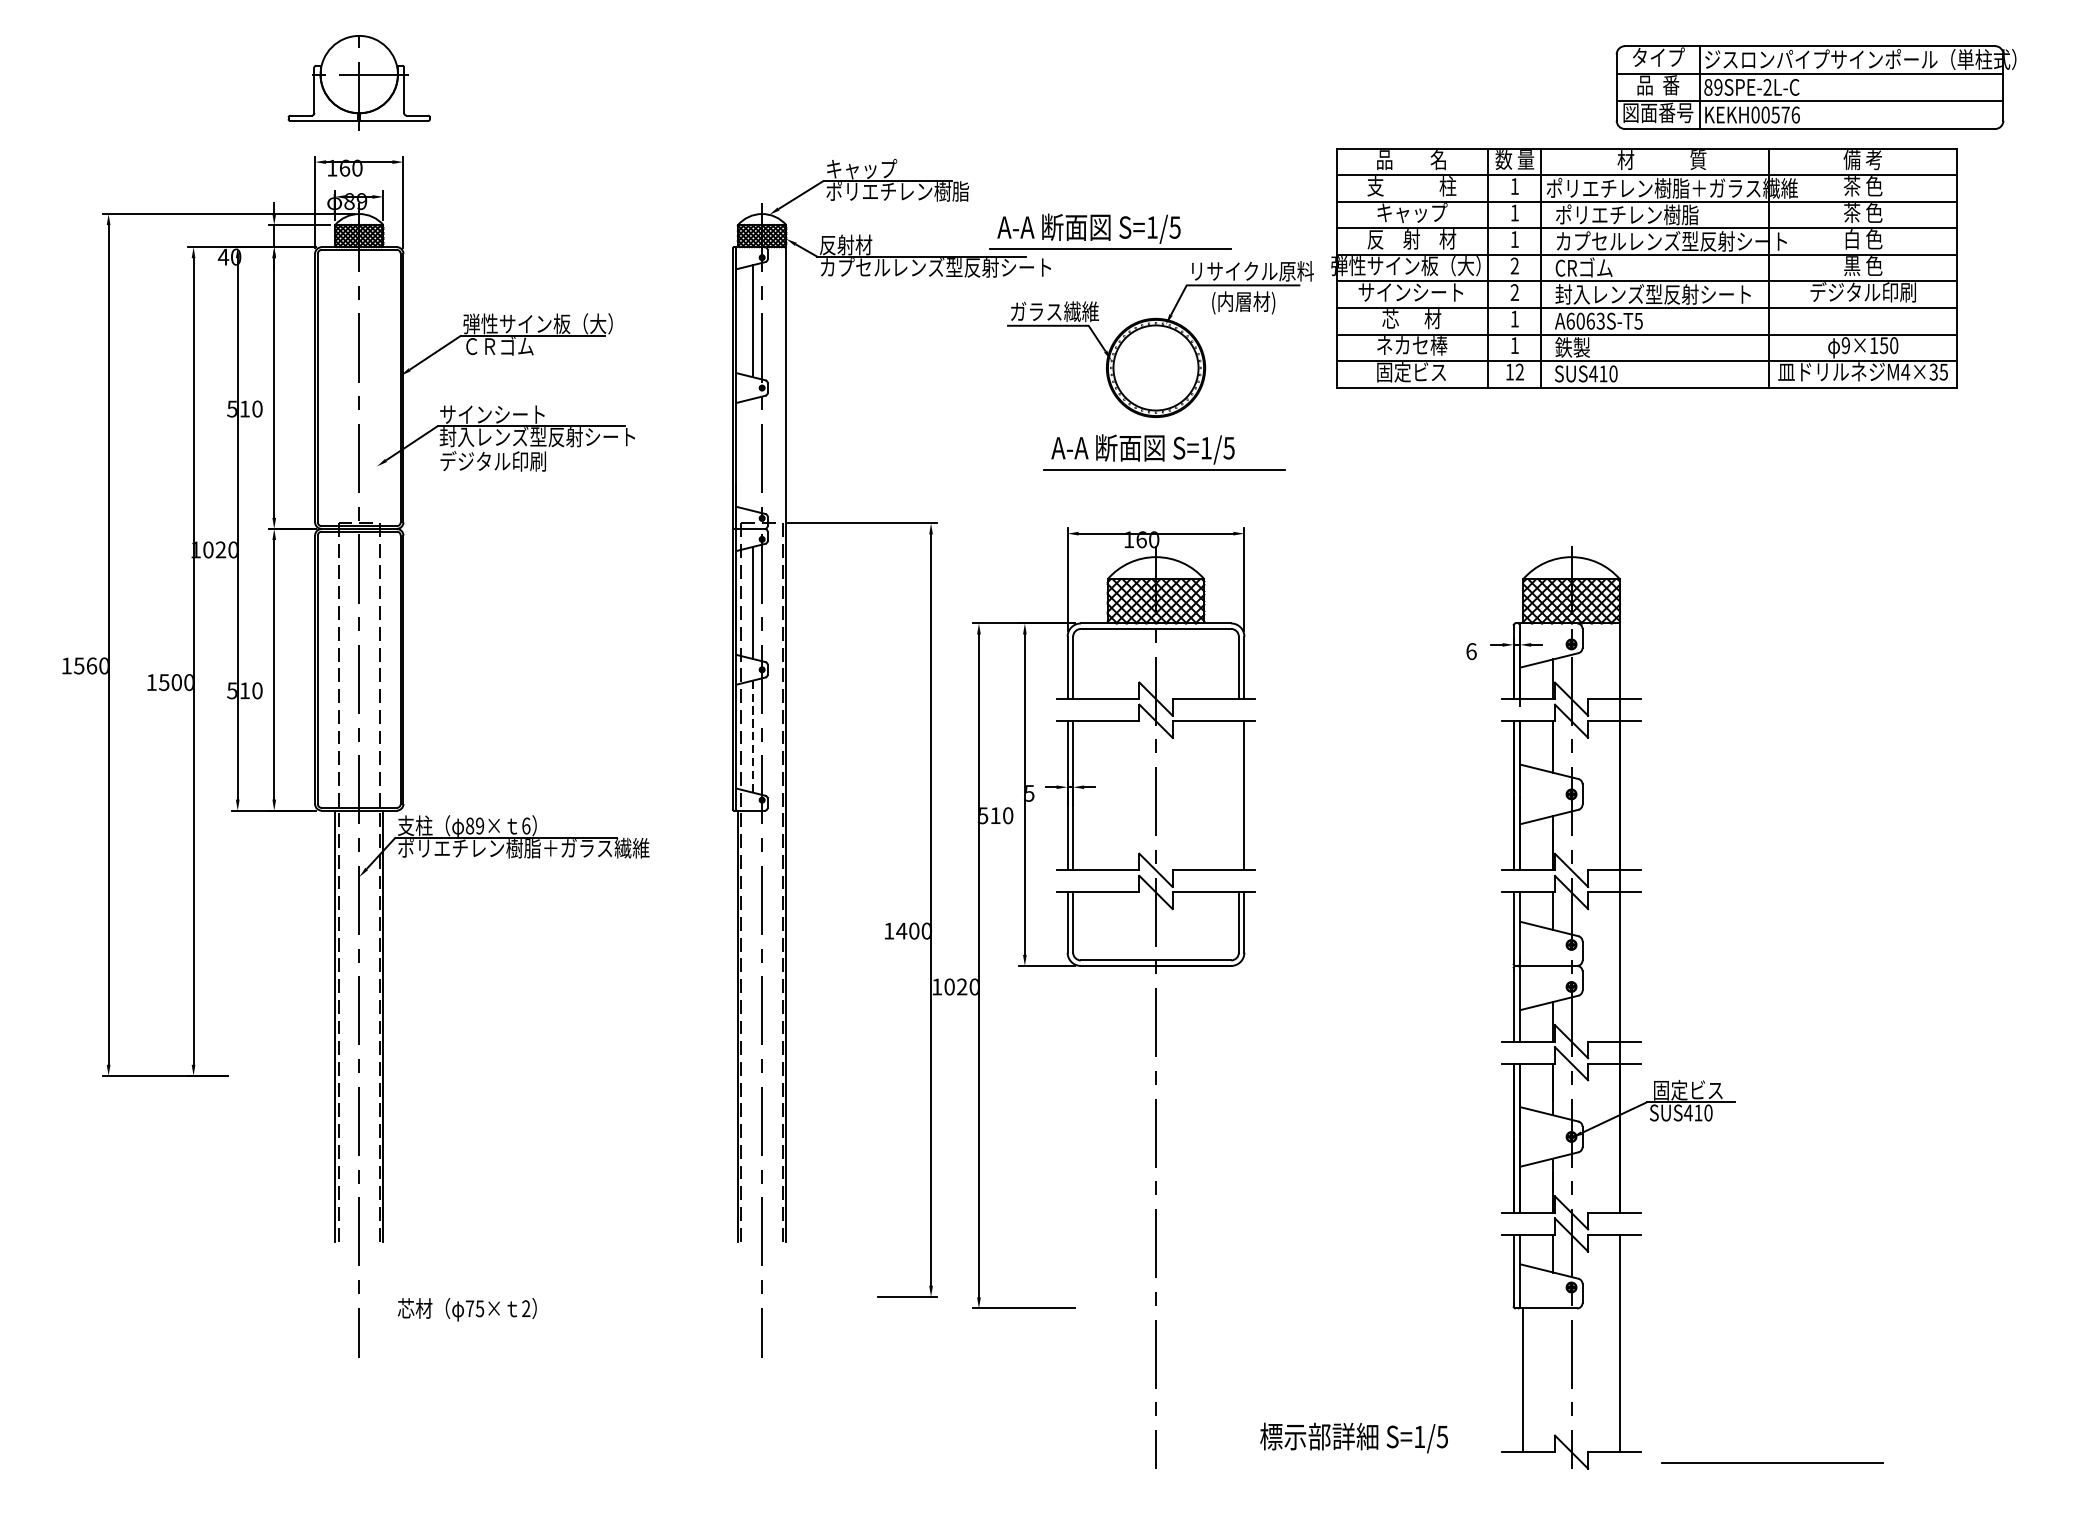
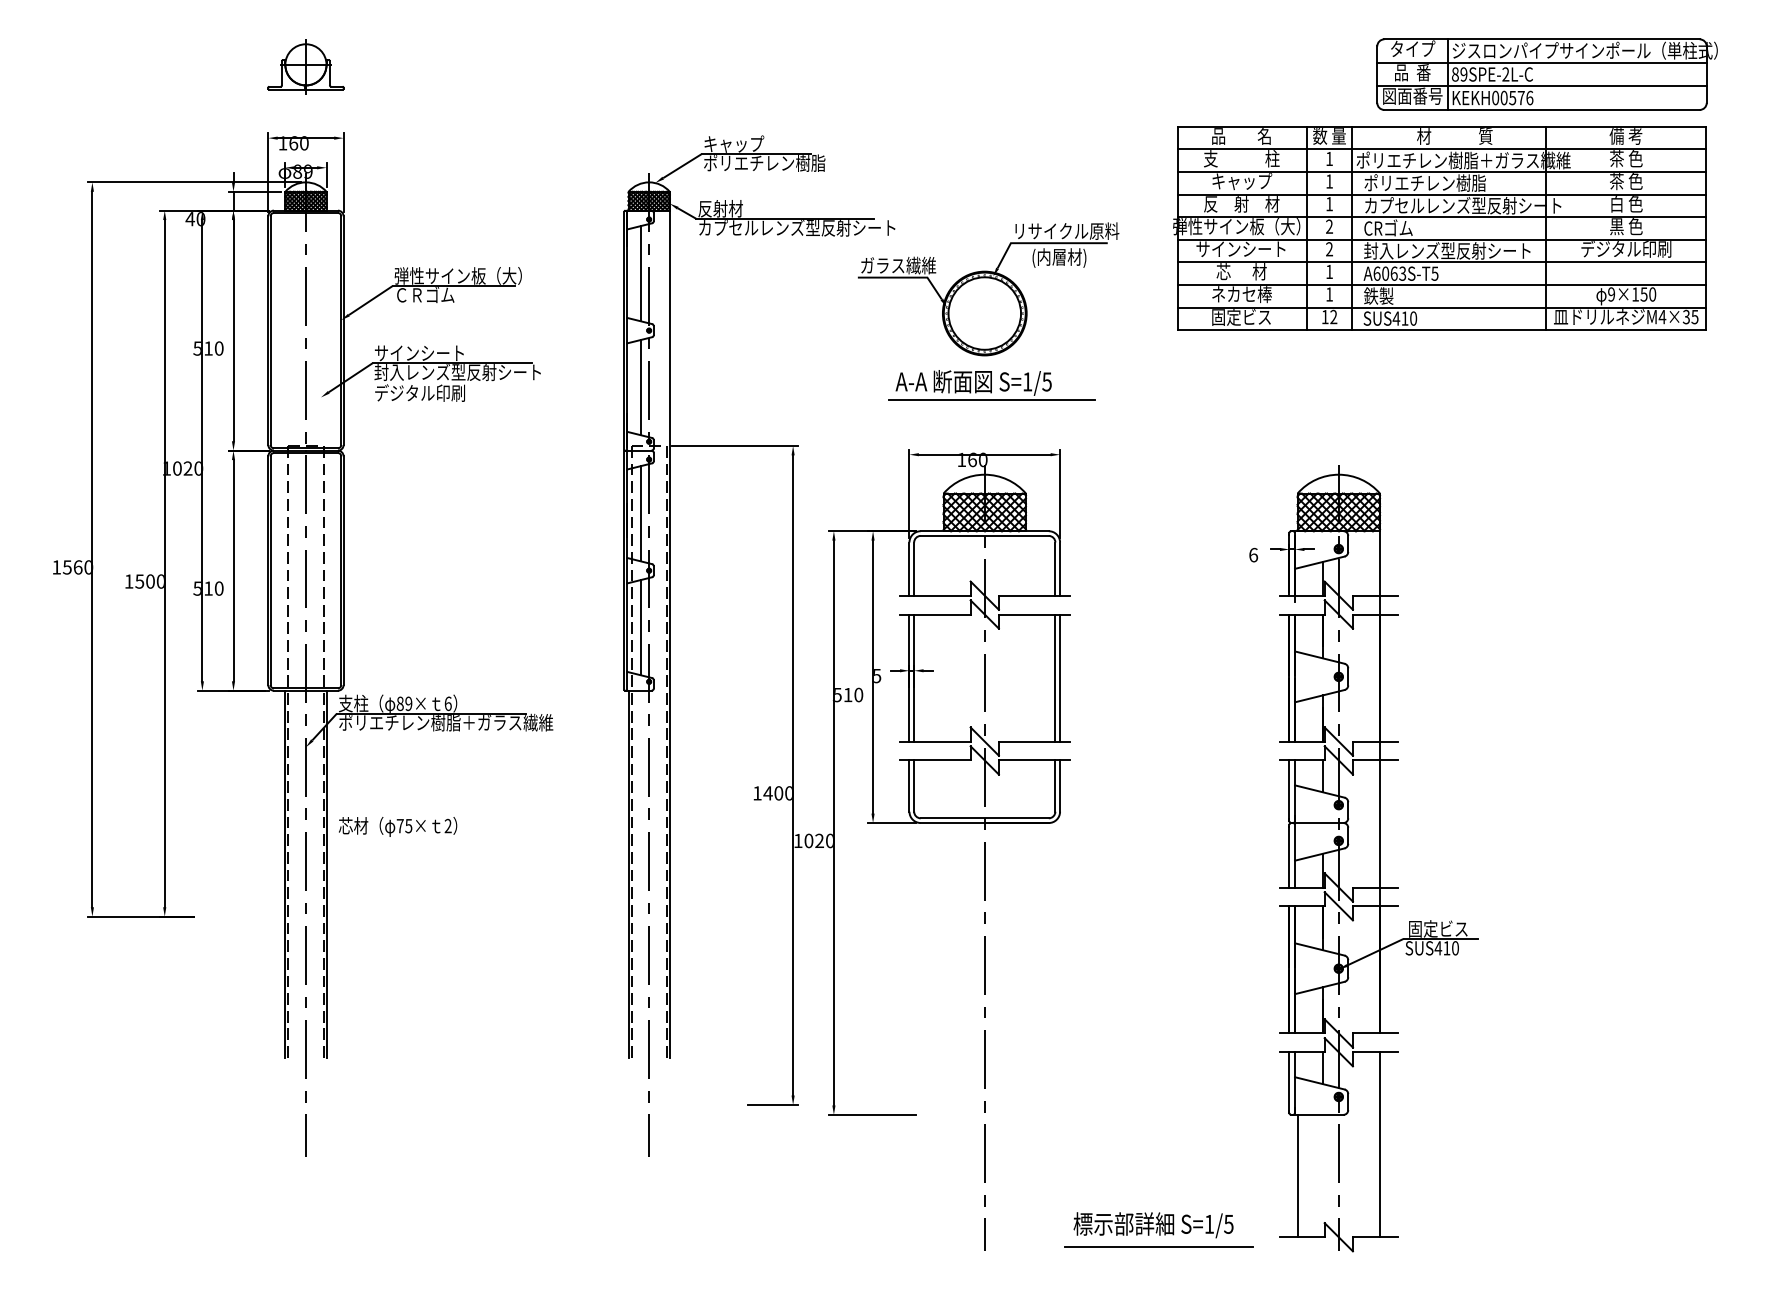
part: (358, 78) -> (305, 66), size x0.62
part: (1109, 231) -> (945, 197), removed
part: (1643, 268) -> (1439, 228), moved
line: (753, 454) -> (641, 387), added
line: (753, 736) -> (641, 627), dashed -> solid
line: (1239, 795) -> (1055, 677), added
text: (467, 1309) -> (398, 826), moved
line: (1771, 1462) -> (1158, 1246), moved

